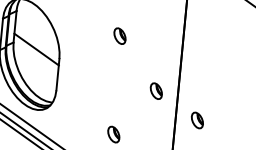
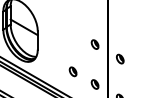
part: (120, 35) -> (71, 14), removed

